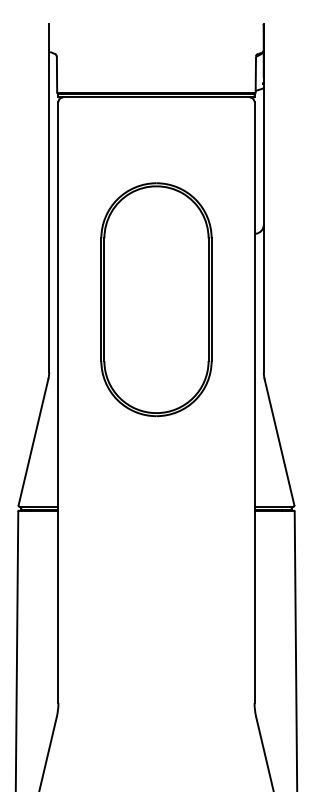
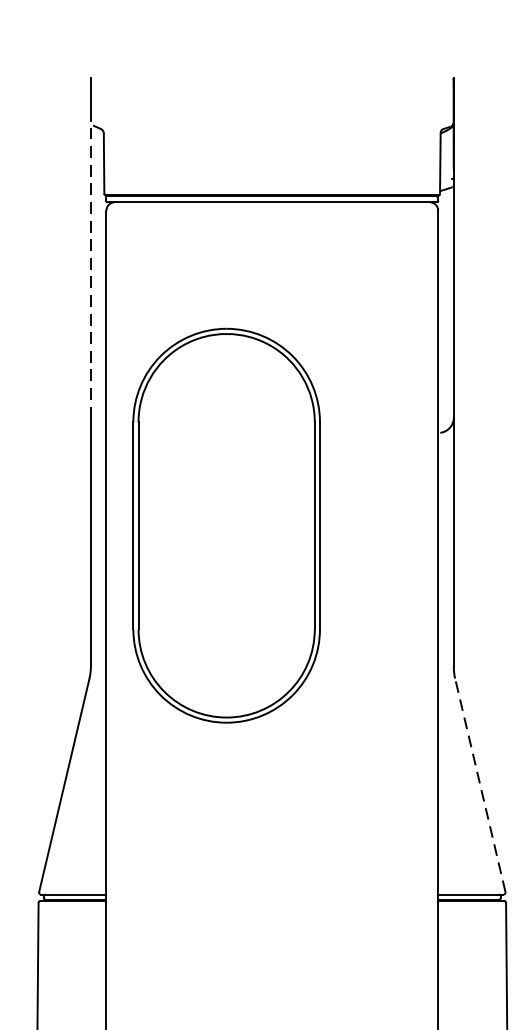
line: (49, 137) -> (91, 270), solid -> dashed
part: (156, 299) -> (226, 525), moved
line: (279, 442) -> (480, 785), solid -> dashed

